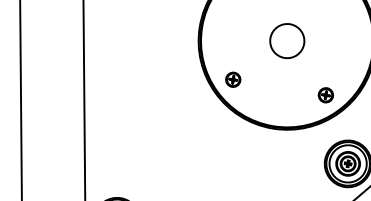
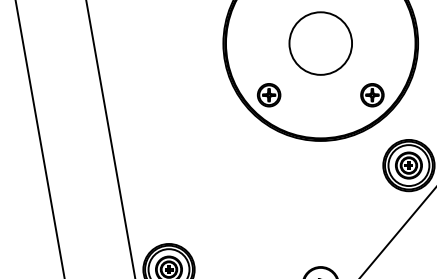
circle: (287, 40) -> (320, 43), size x1.67
part: (233, 80) -> (269, 95), size x1.43
part: (325, 95) -> (372, 95), size x1.43

